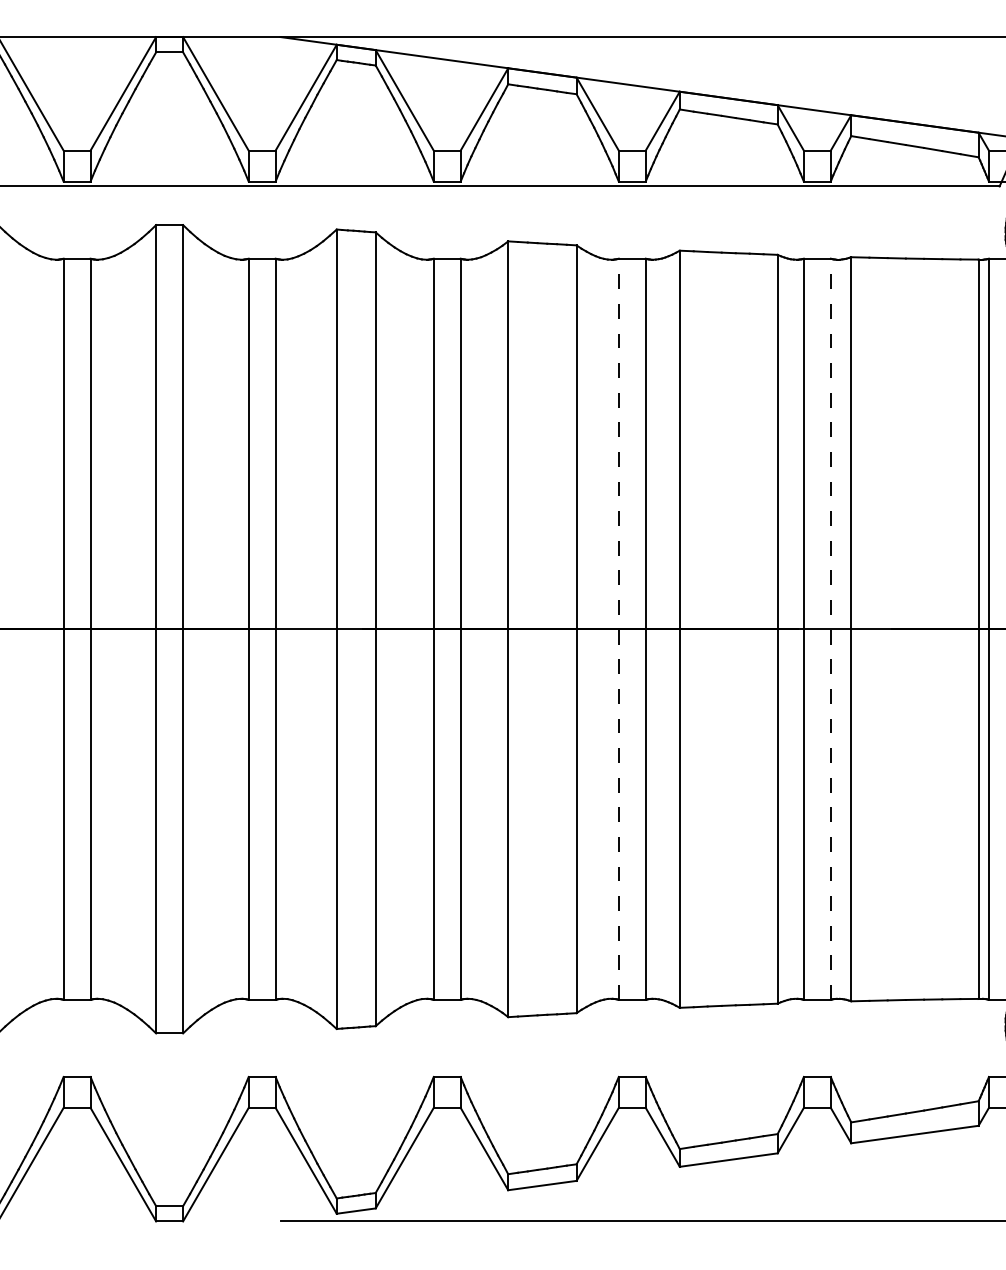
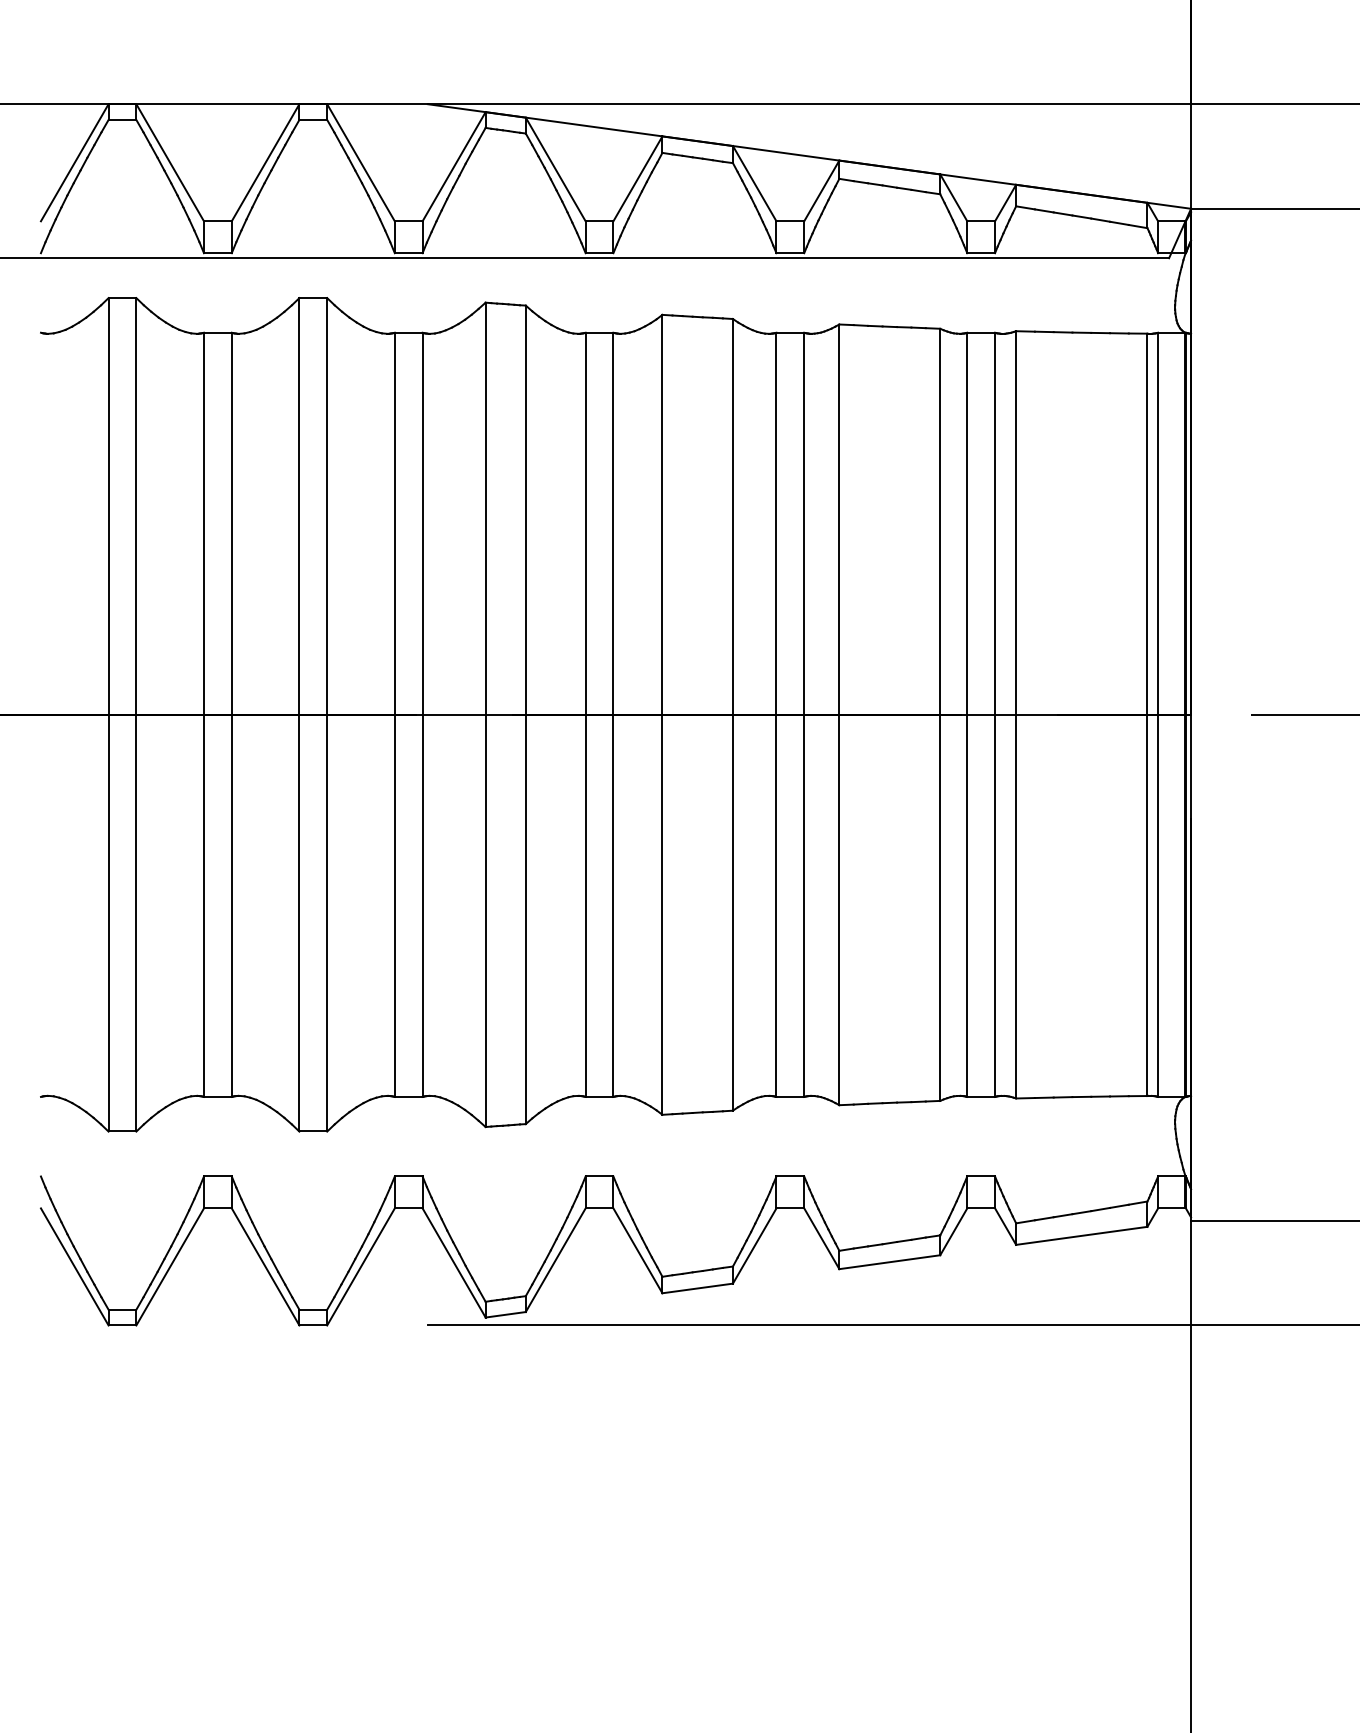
line: (618, 628) -> (776, 714), dashed -> solid
line: (831, 628) -> (995, 714), dashed -> solid

